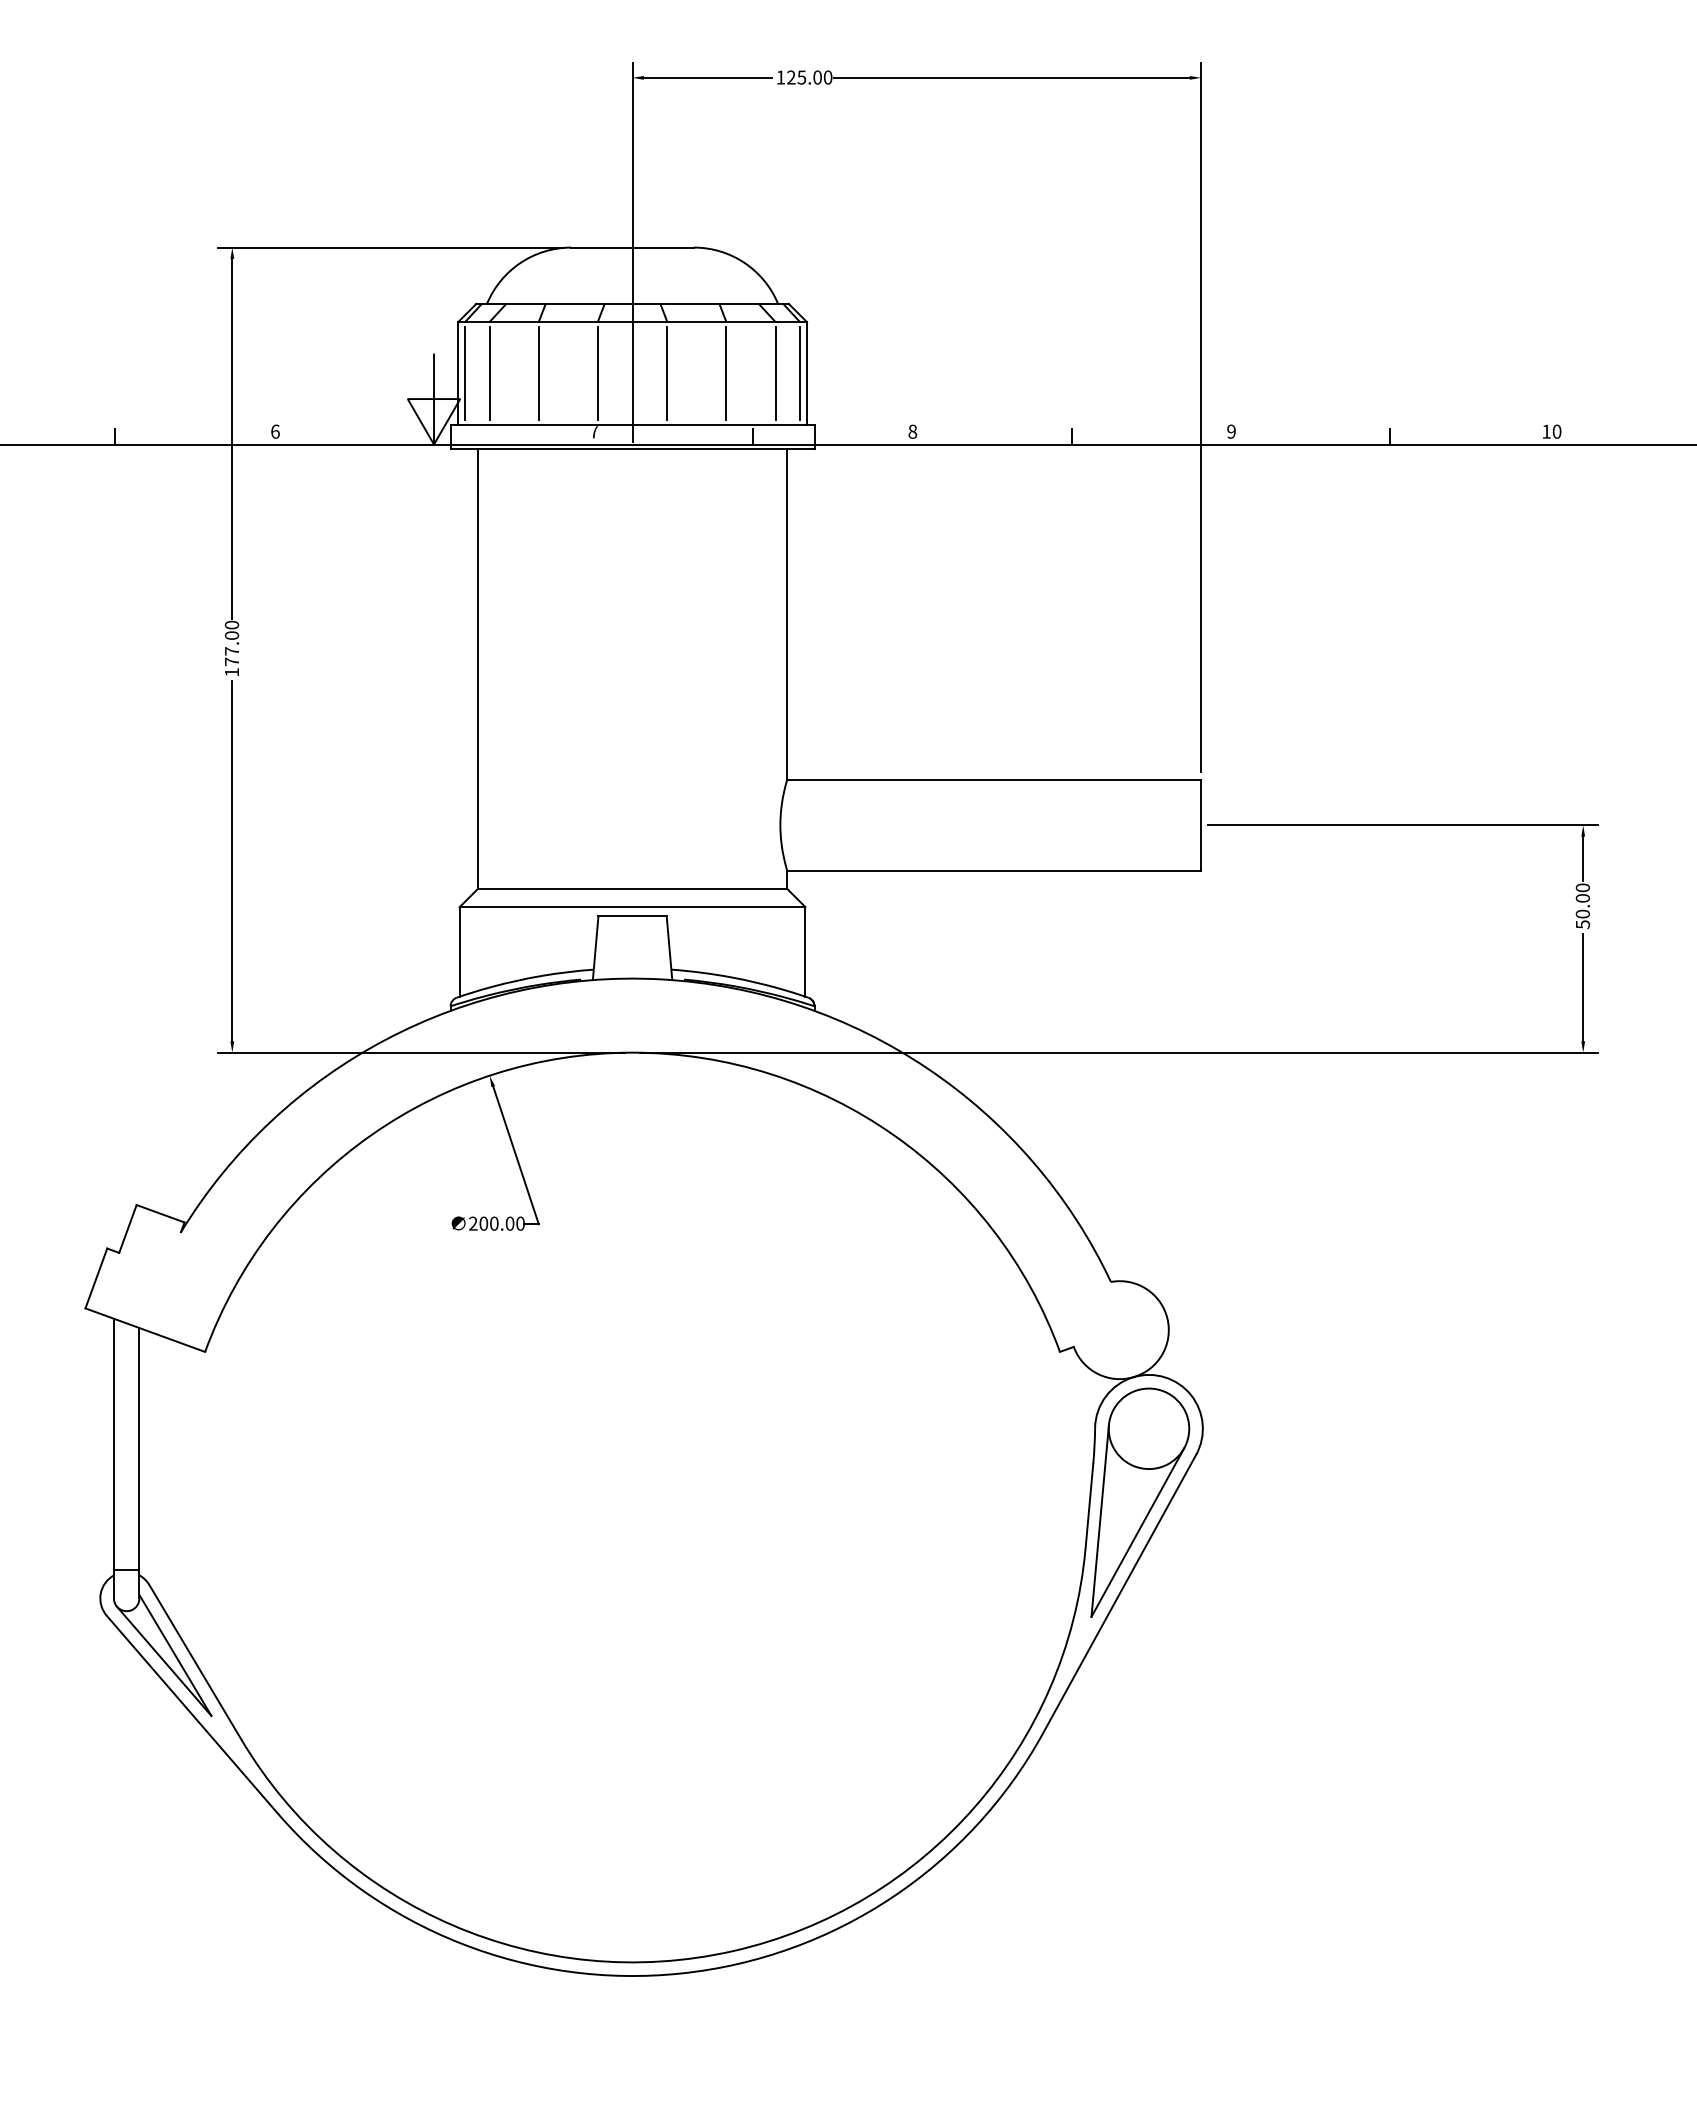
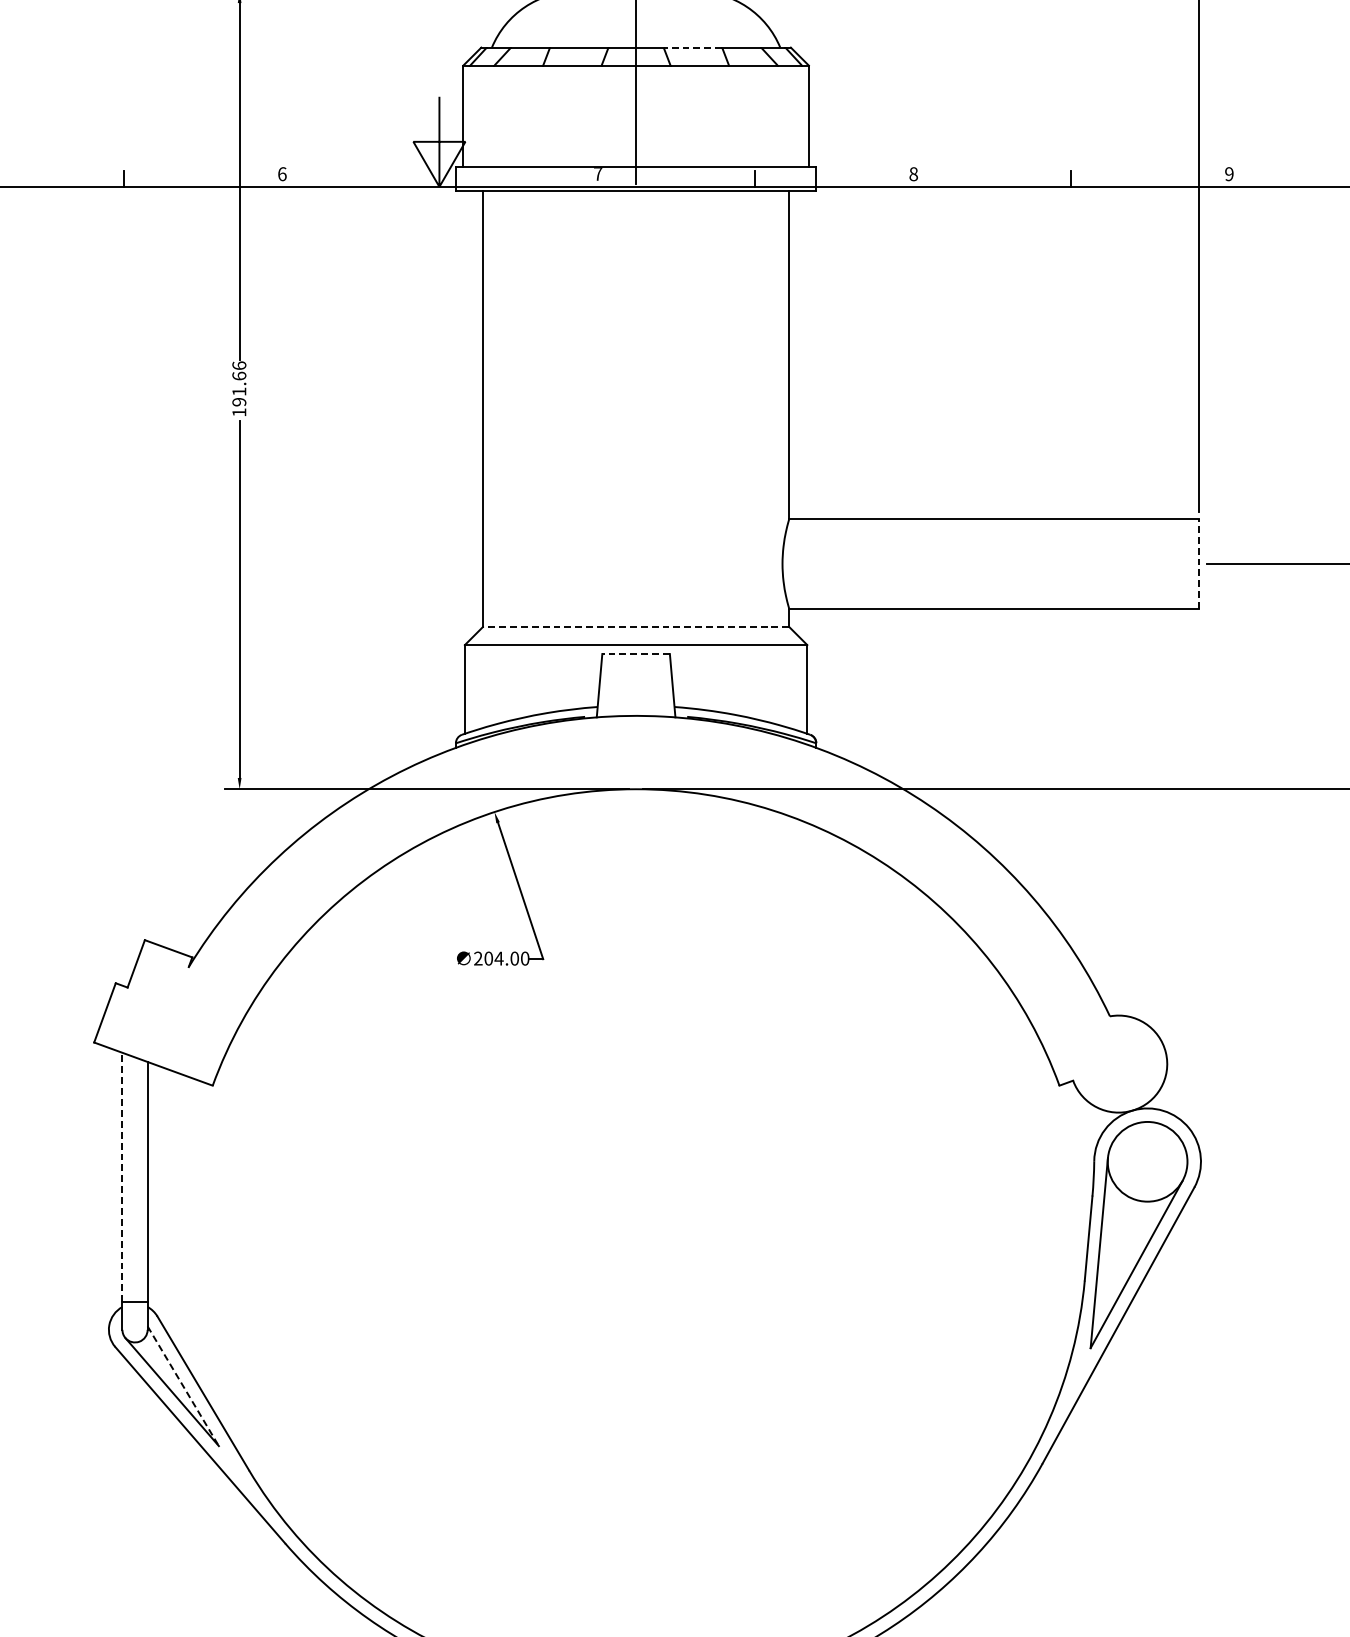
line: (689, 303) -> (692, 47), solid -> dashed
line: (465, 373) -> (470, 116), removed
line: (489, 373) -> (494, 116), removed
line: (538, 373) -> (542, 116), removed
line: (597, 373) -> (601, 116), removed
line: (667, 373) -> (670, 116), removed
line: (726, 373) -> (729, 116), removed
line: (775, 373) -> (777, 116), removed
line: (800, 373) -> (802, 116), removed
text: (231, 643) -> (238, 383), 177.00 -> 191.66
line: (1201, 824) -> (1199, 563), solid -> dashed
line: (632, 888) -> (636, 626), solid -> dashed
line: (632, 916) -> (636, 654), solid -> dashed
text: (493, 1223) -> (498, 958), 200.00 -> 204.00
line: (113, 1444) -> (121, 1177), solid -> dashed
line: (175, 1655) -> (183, 1386), solid -> dashed

